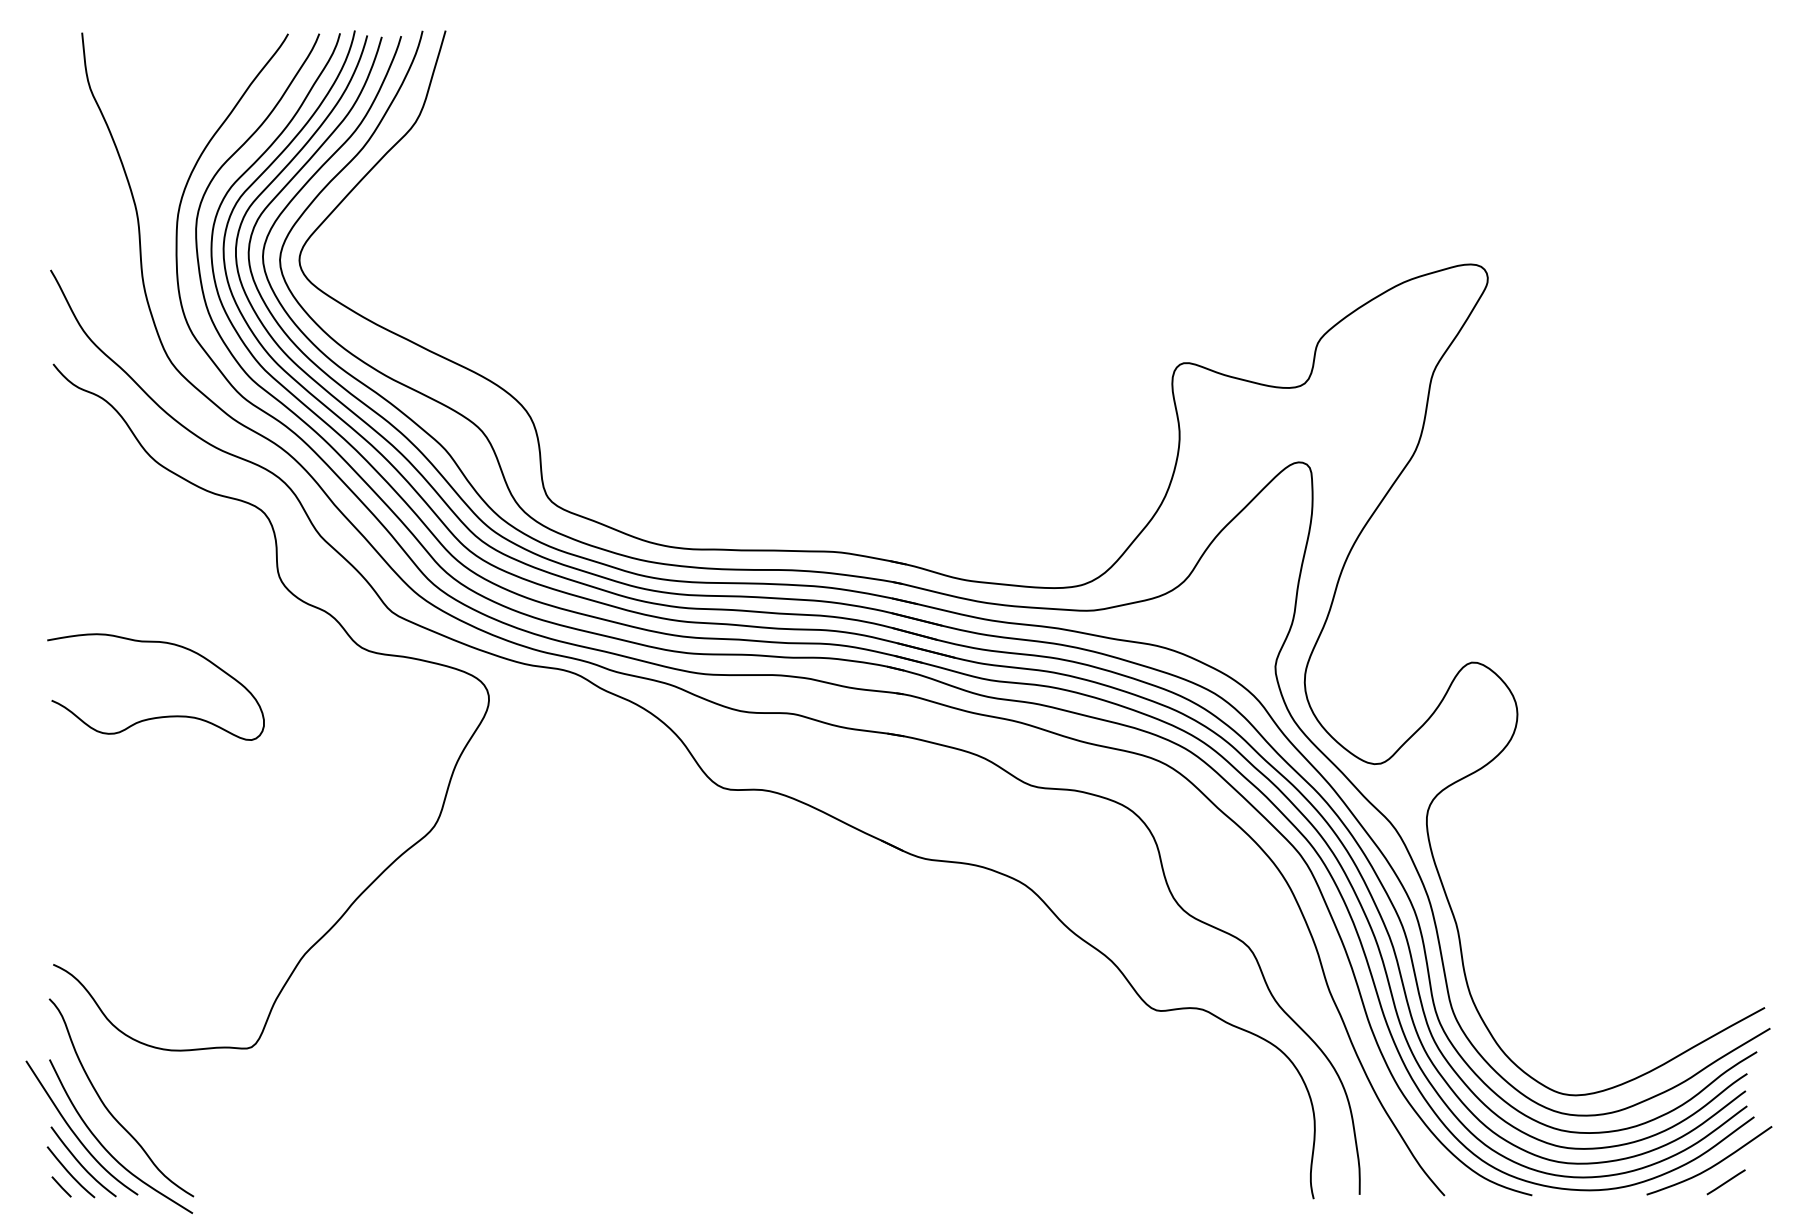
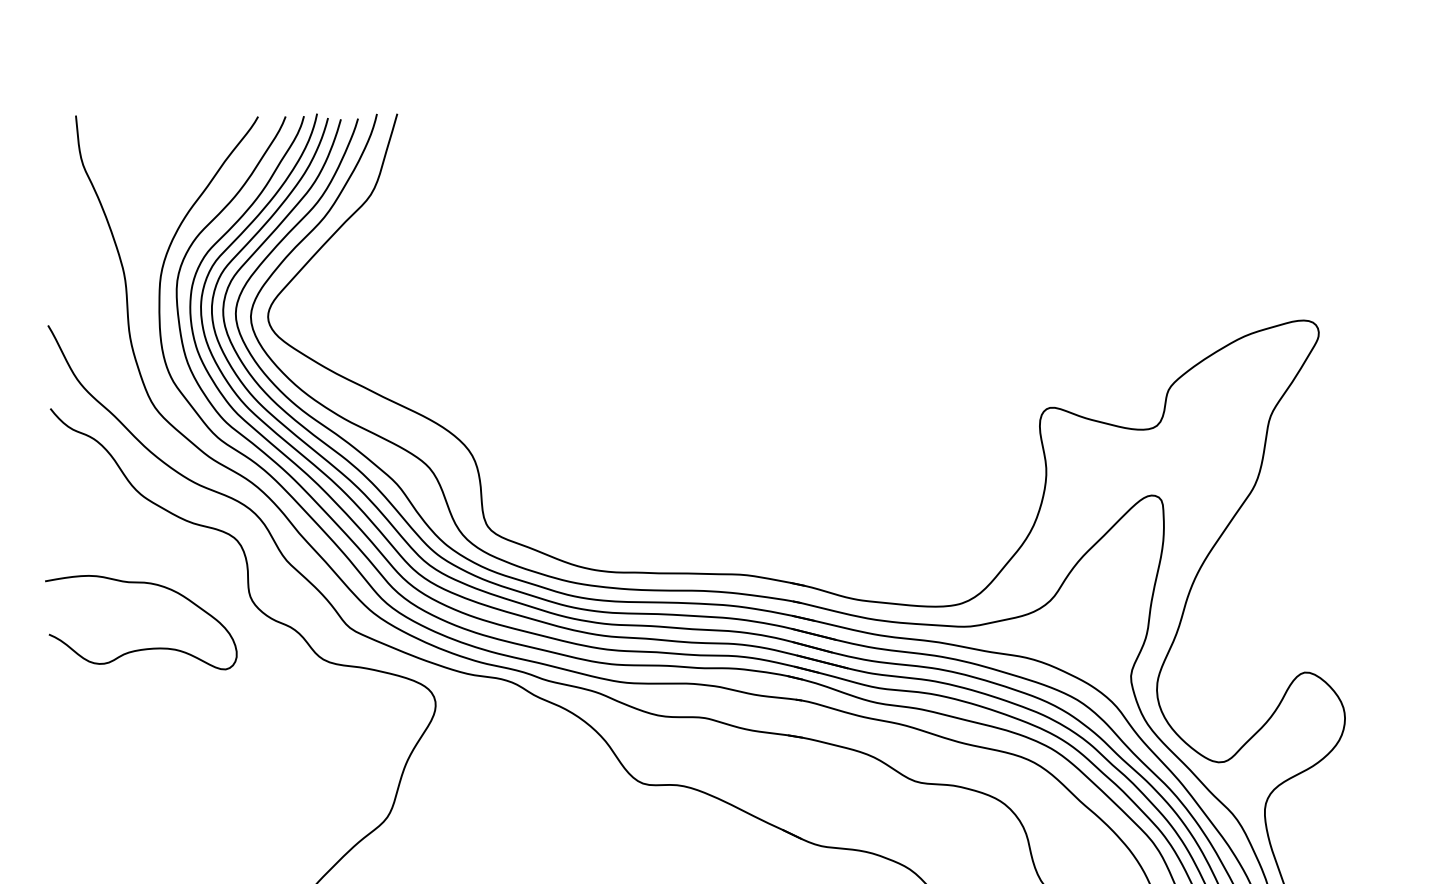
curve: (157, 716) -> (142, 648), moved

